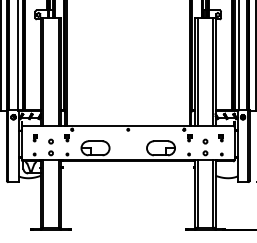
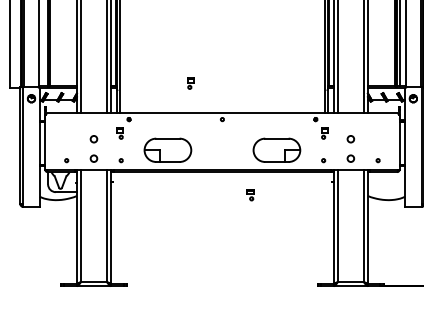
part: (34, 138) -> (189, 84), moved
part: (220, 138) -> (249, 195), moved

